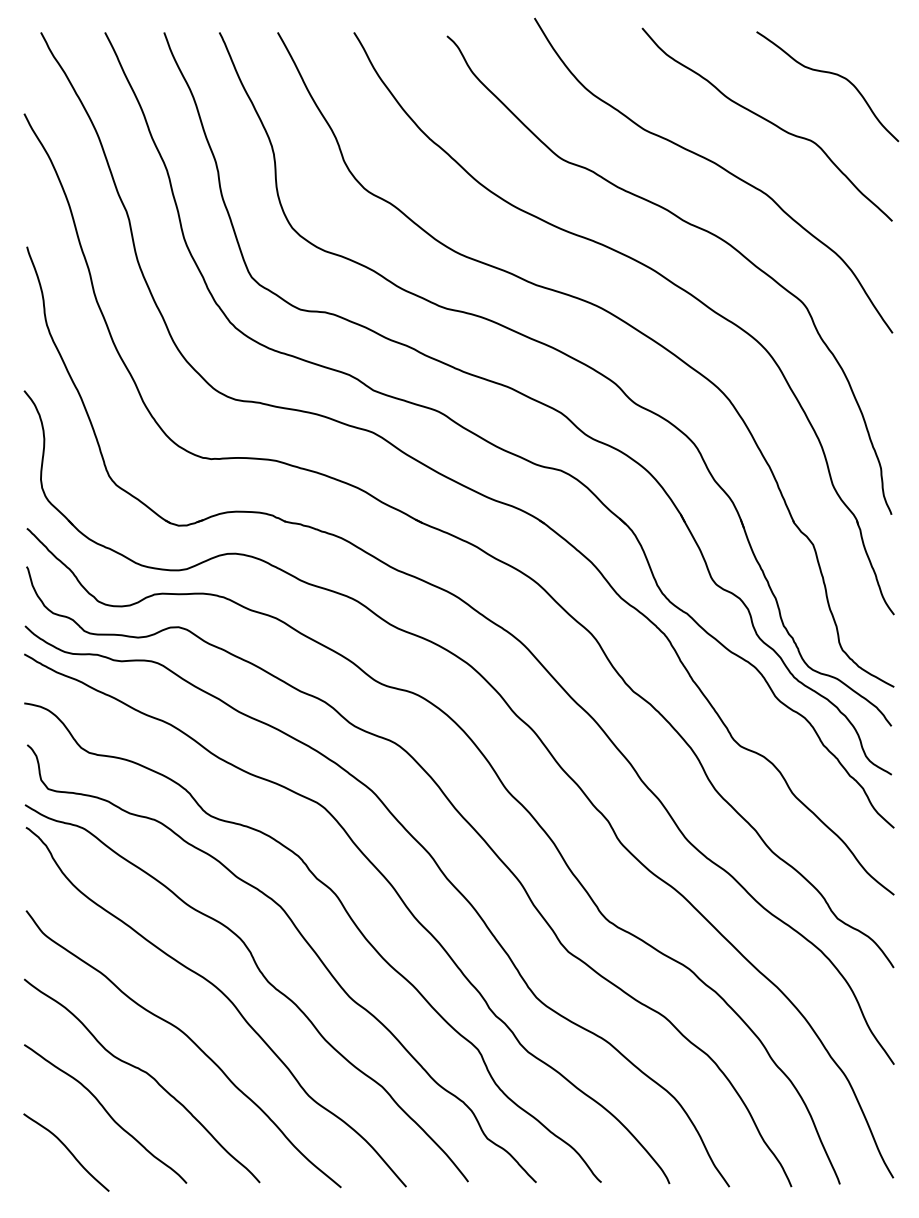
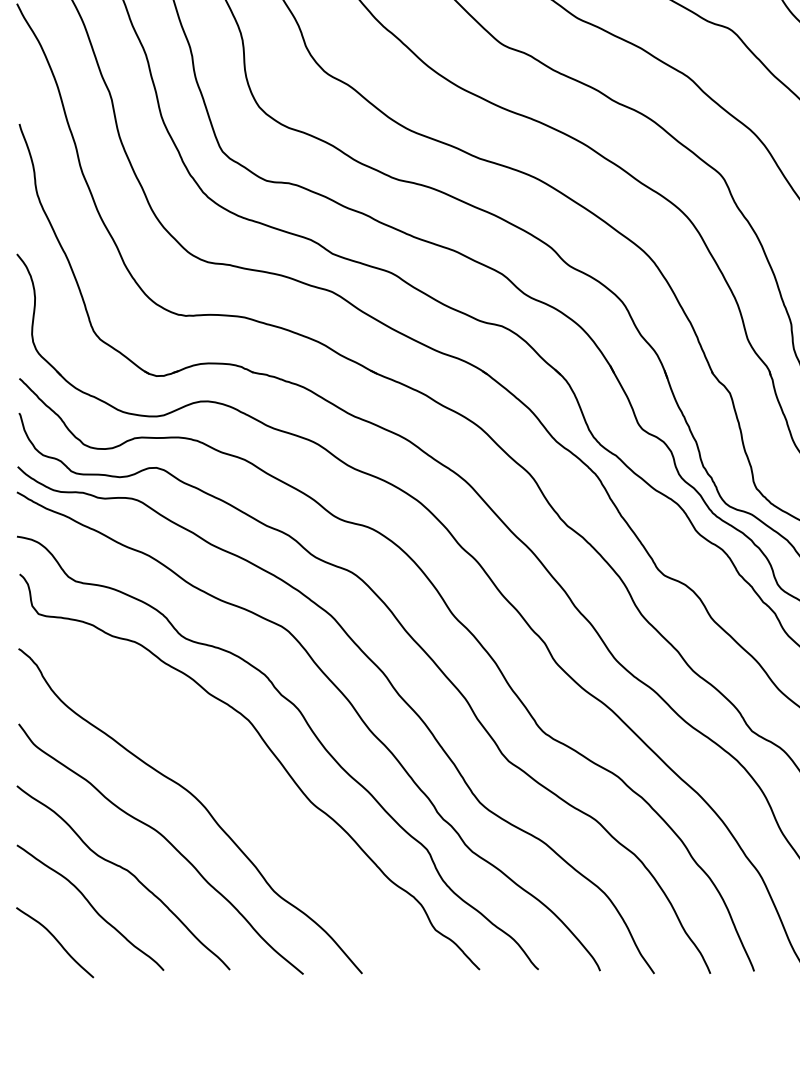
curve: (266, 981) -> (235, 788), removed

